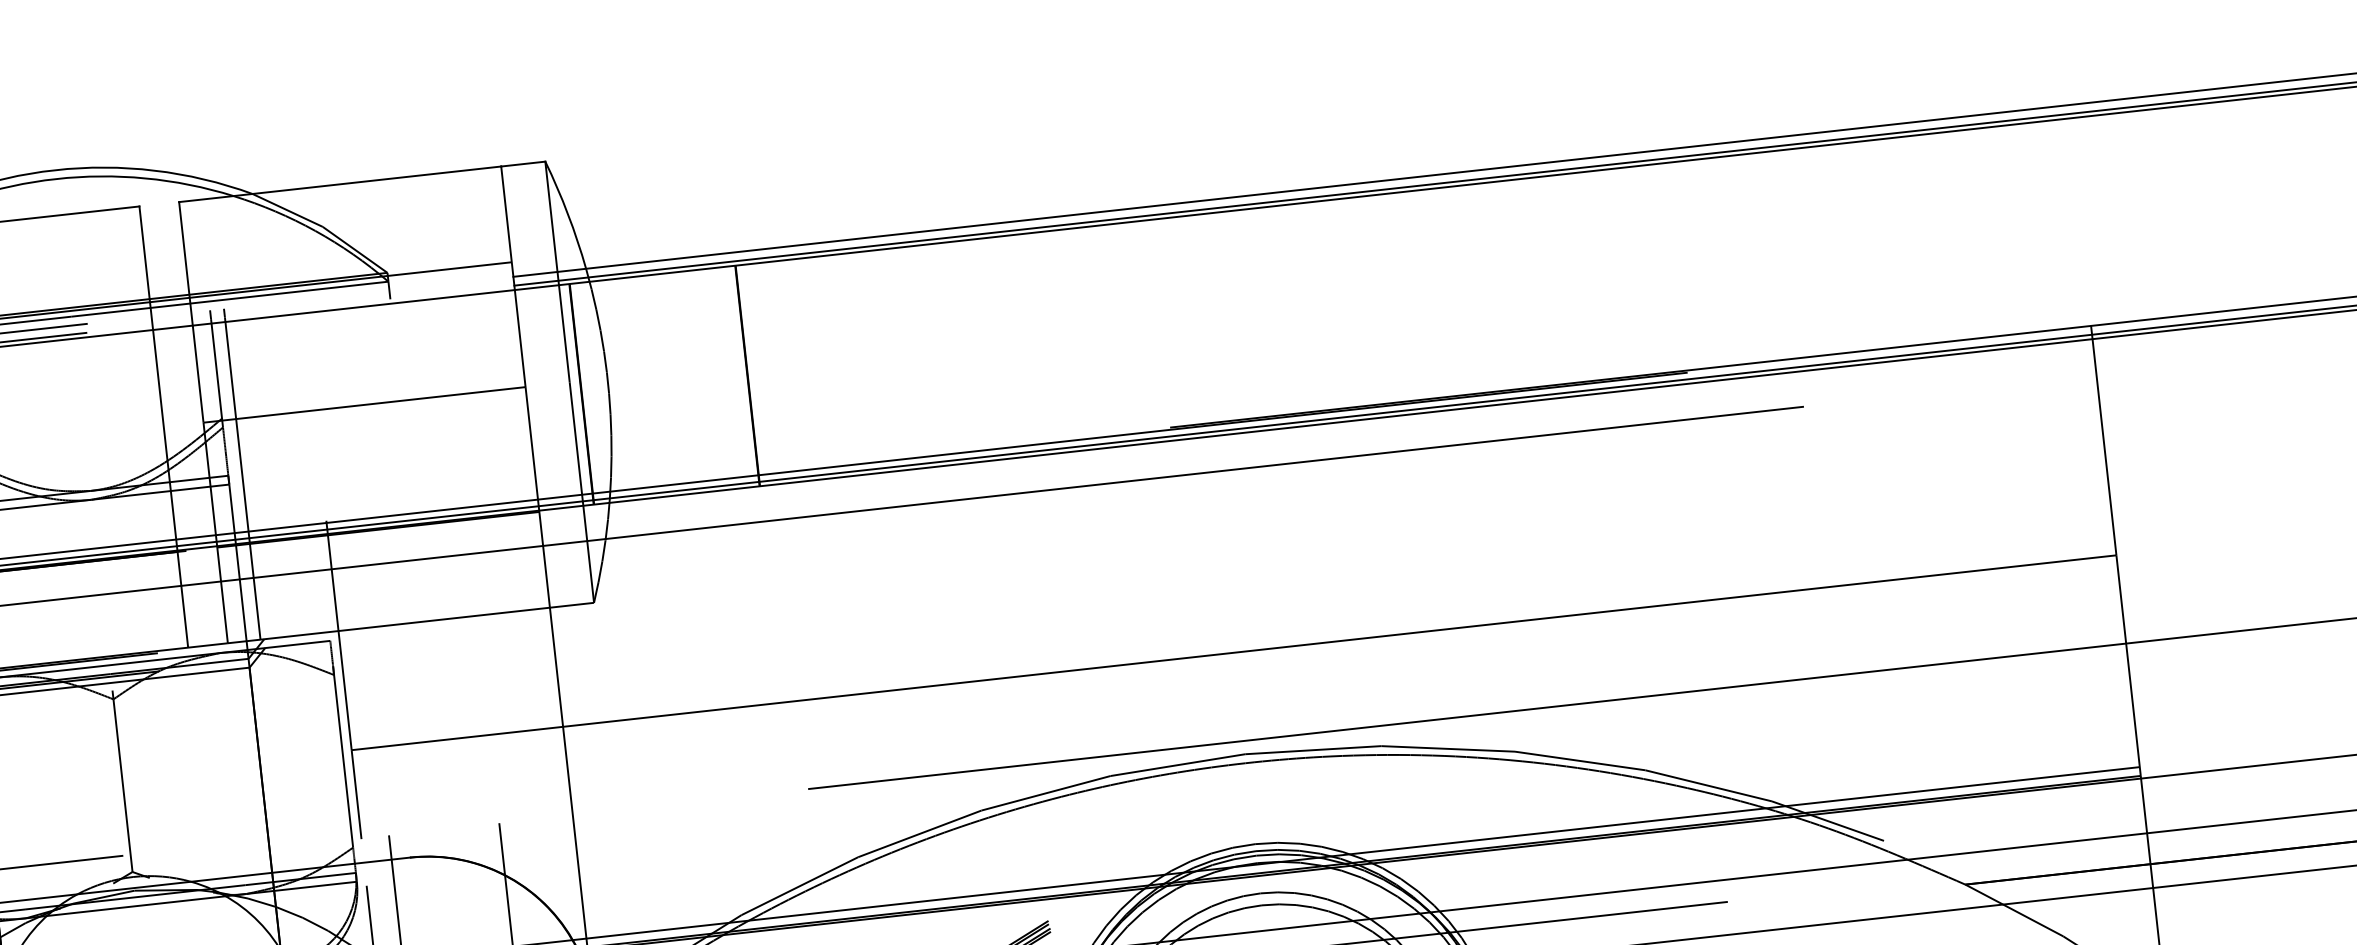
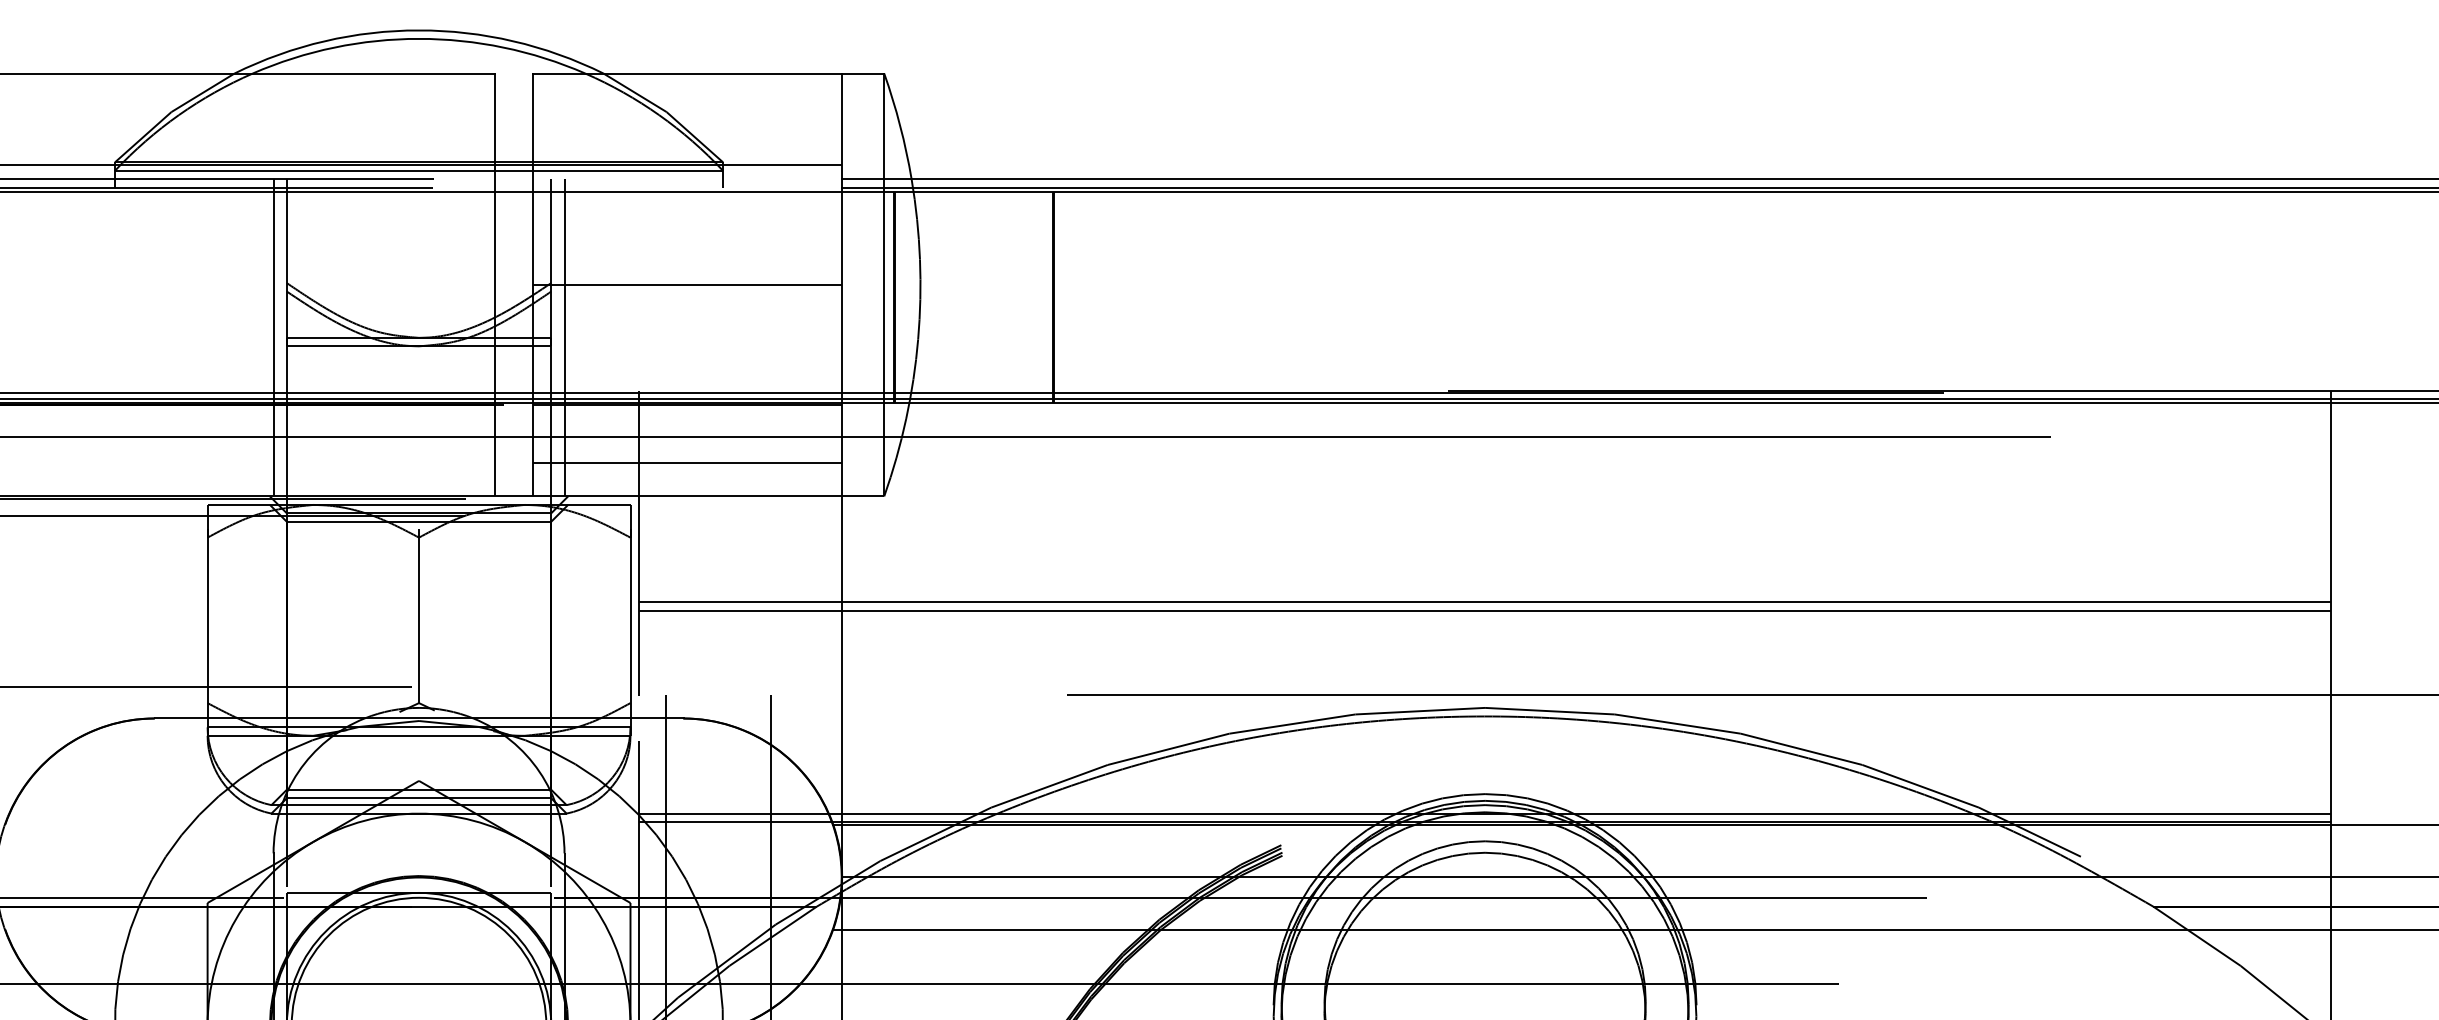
line: (384, 590) -> (687, 462), added
line: (1232, 644) -> (1484, 602), added

